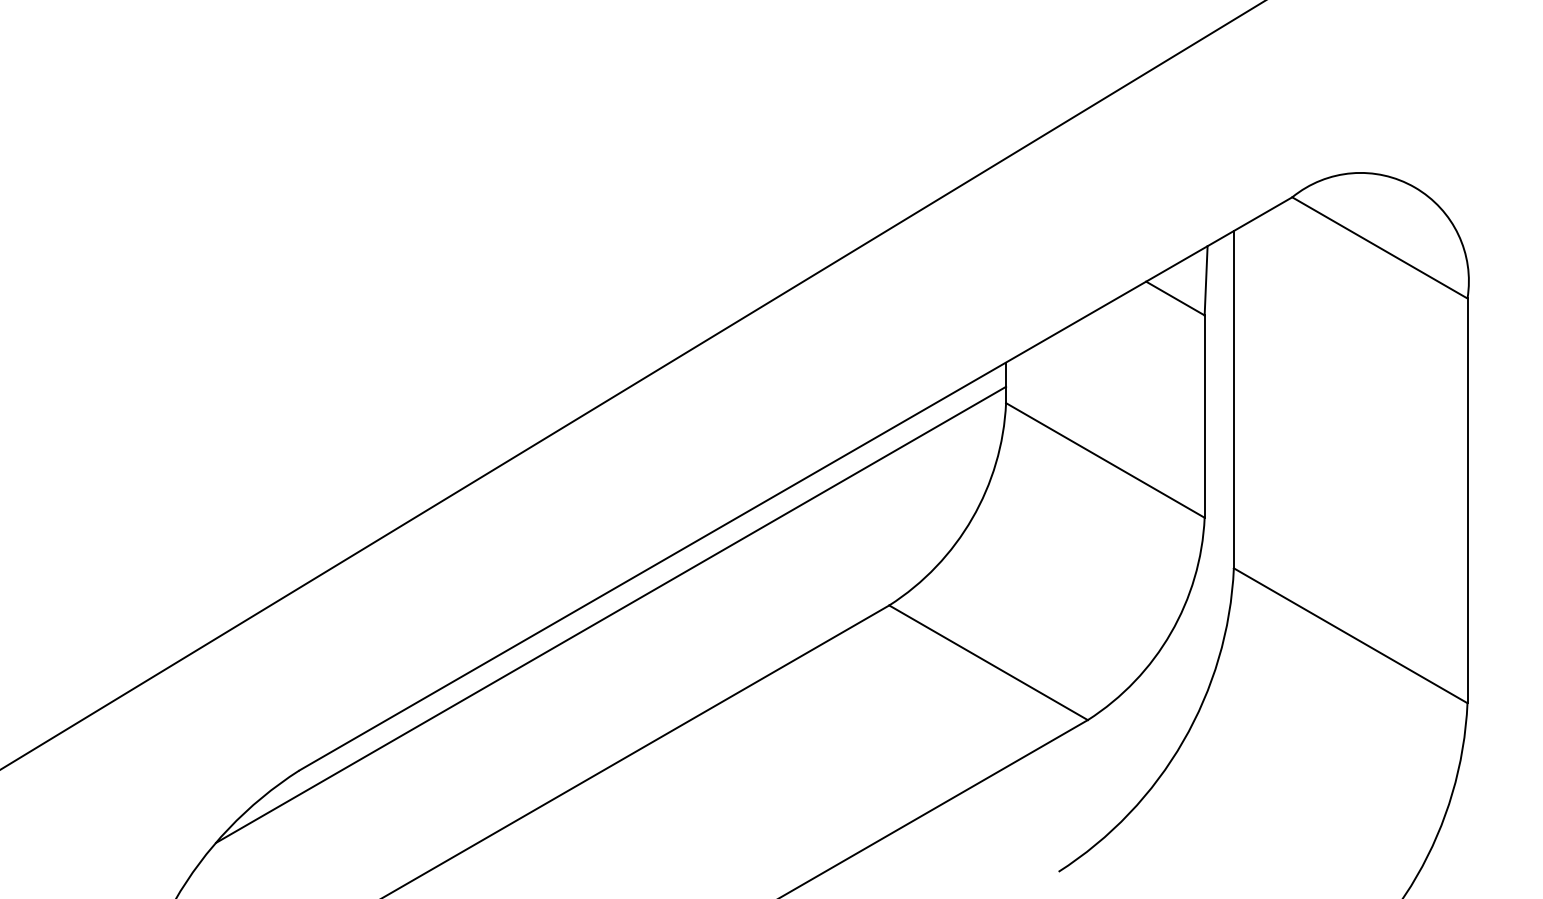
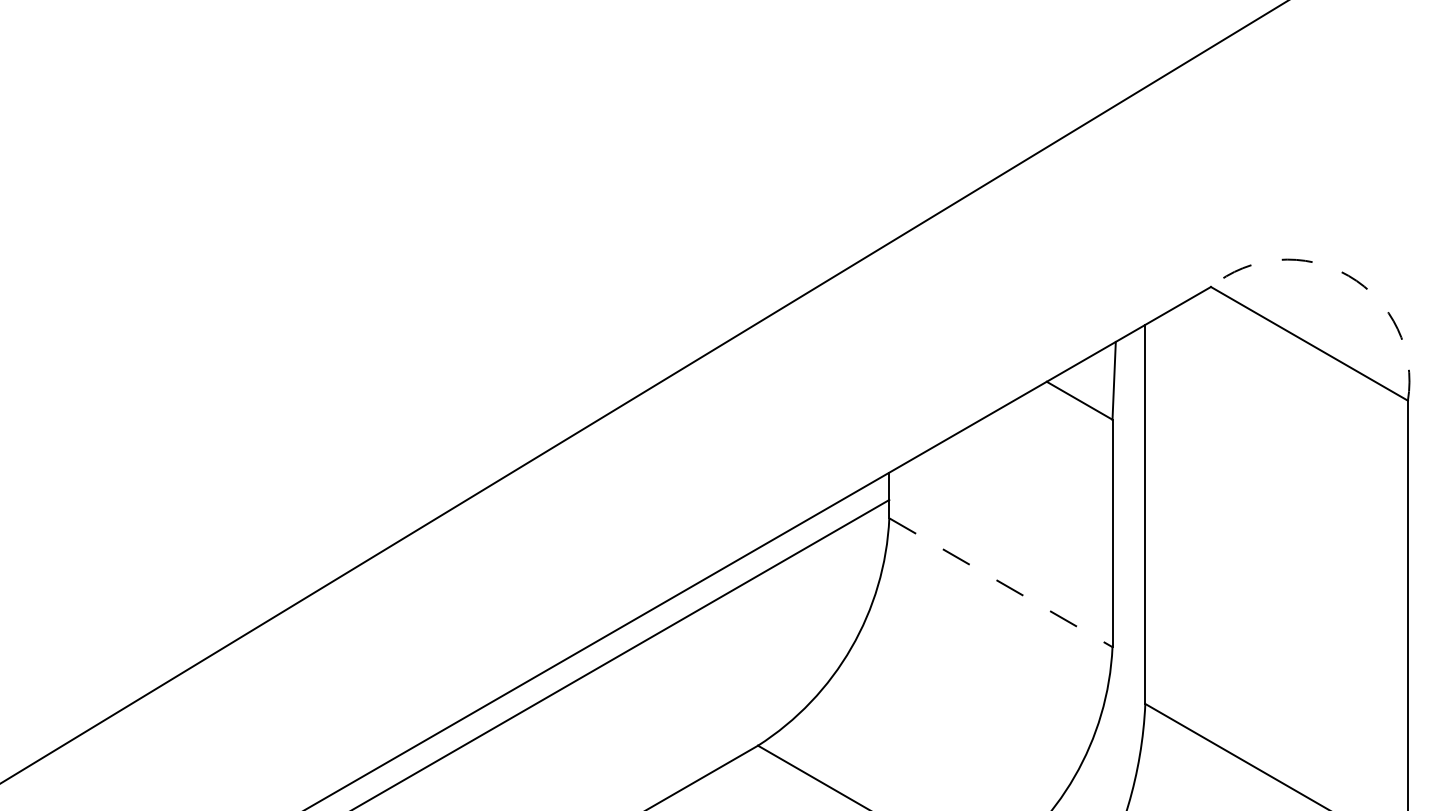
arc: (1414, 187) -> (1348, 275), solid -> dashed
line: (1105, 460) -> (1001, 582), solid -> dashed

